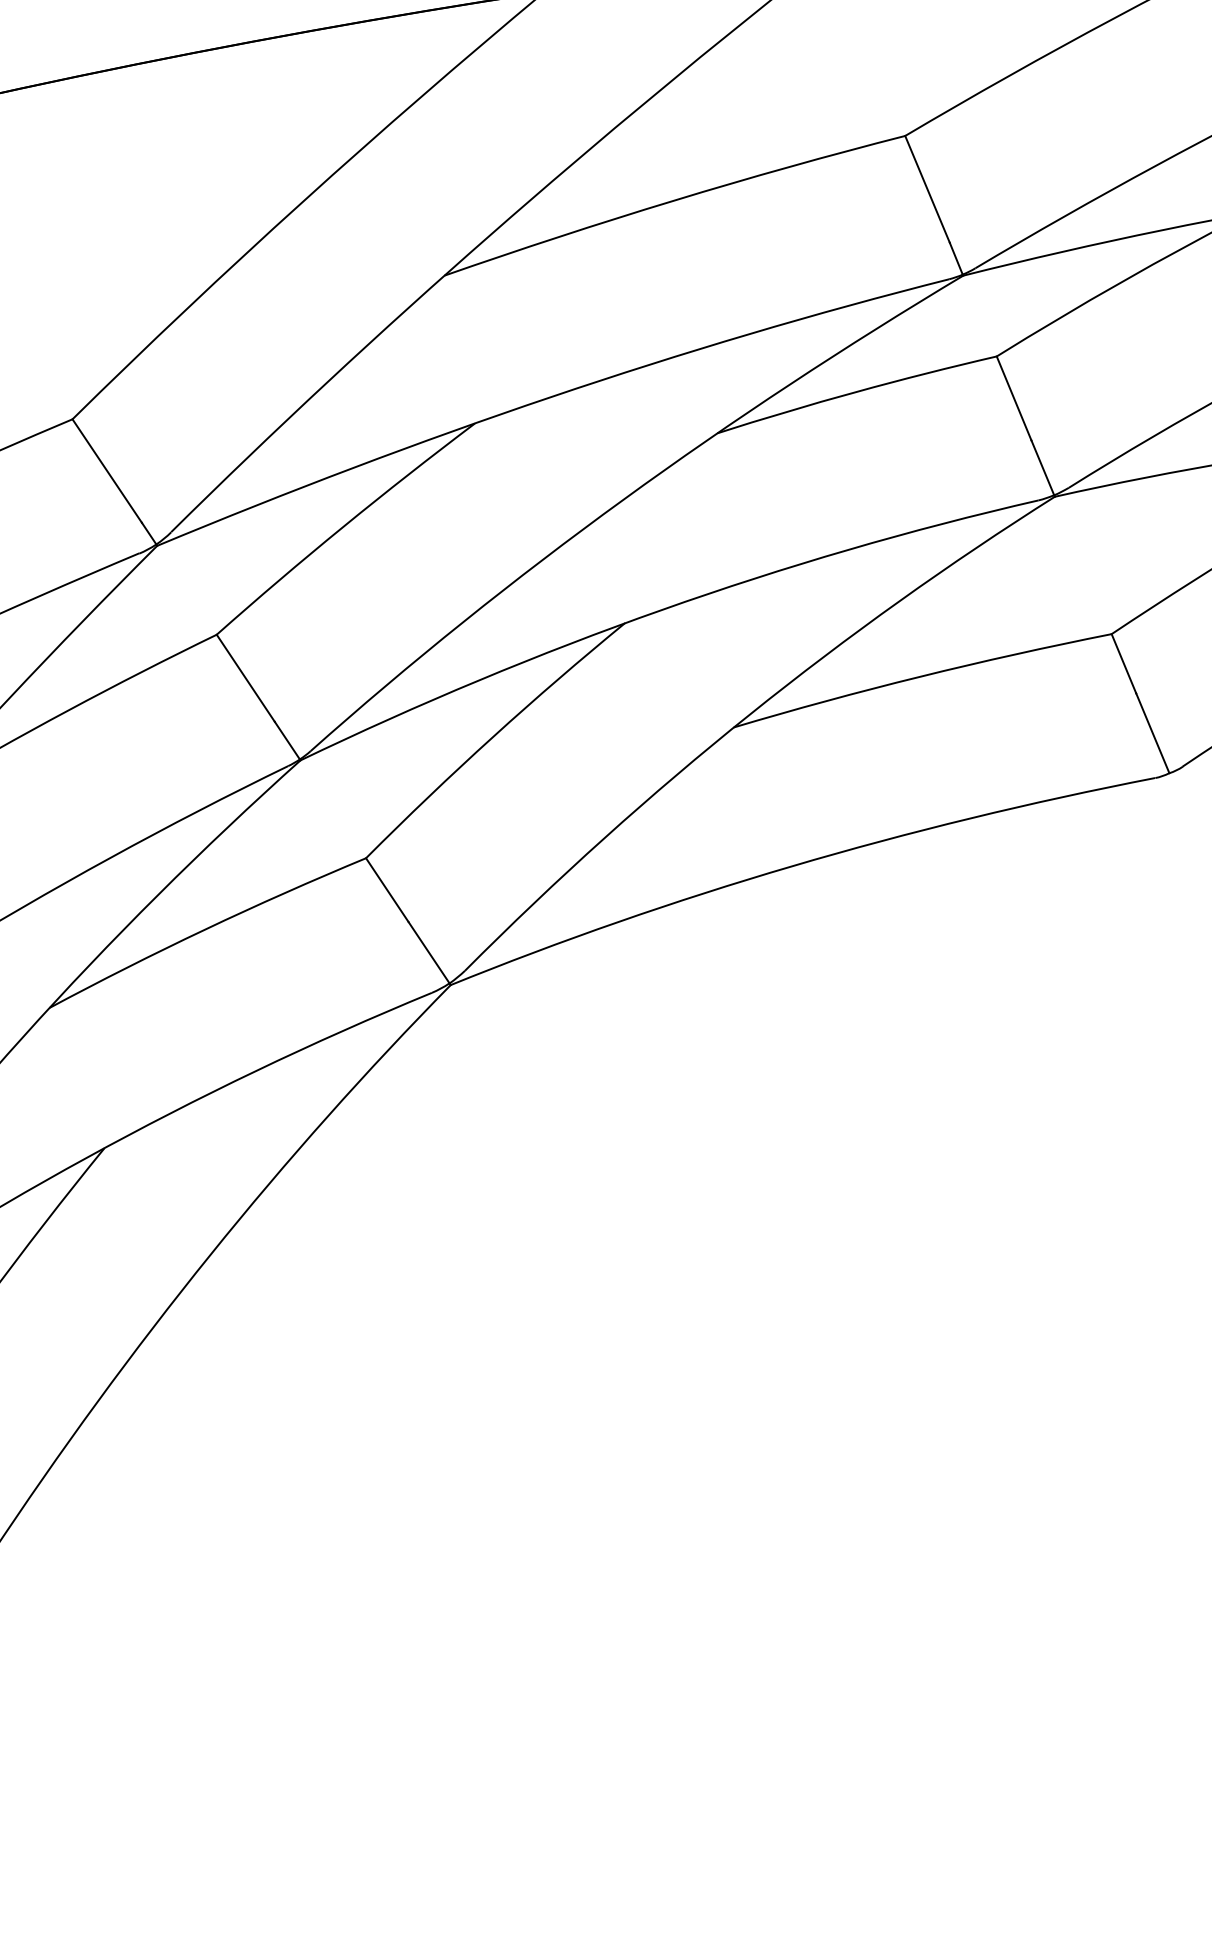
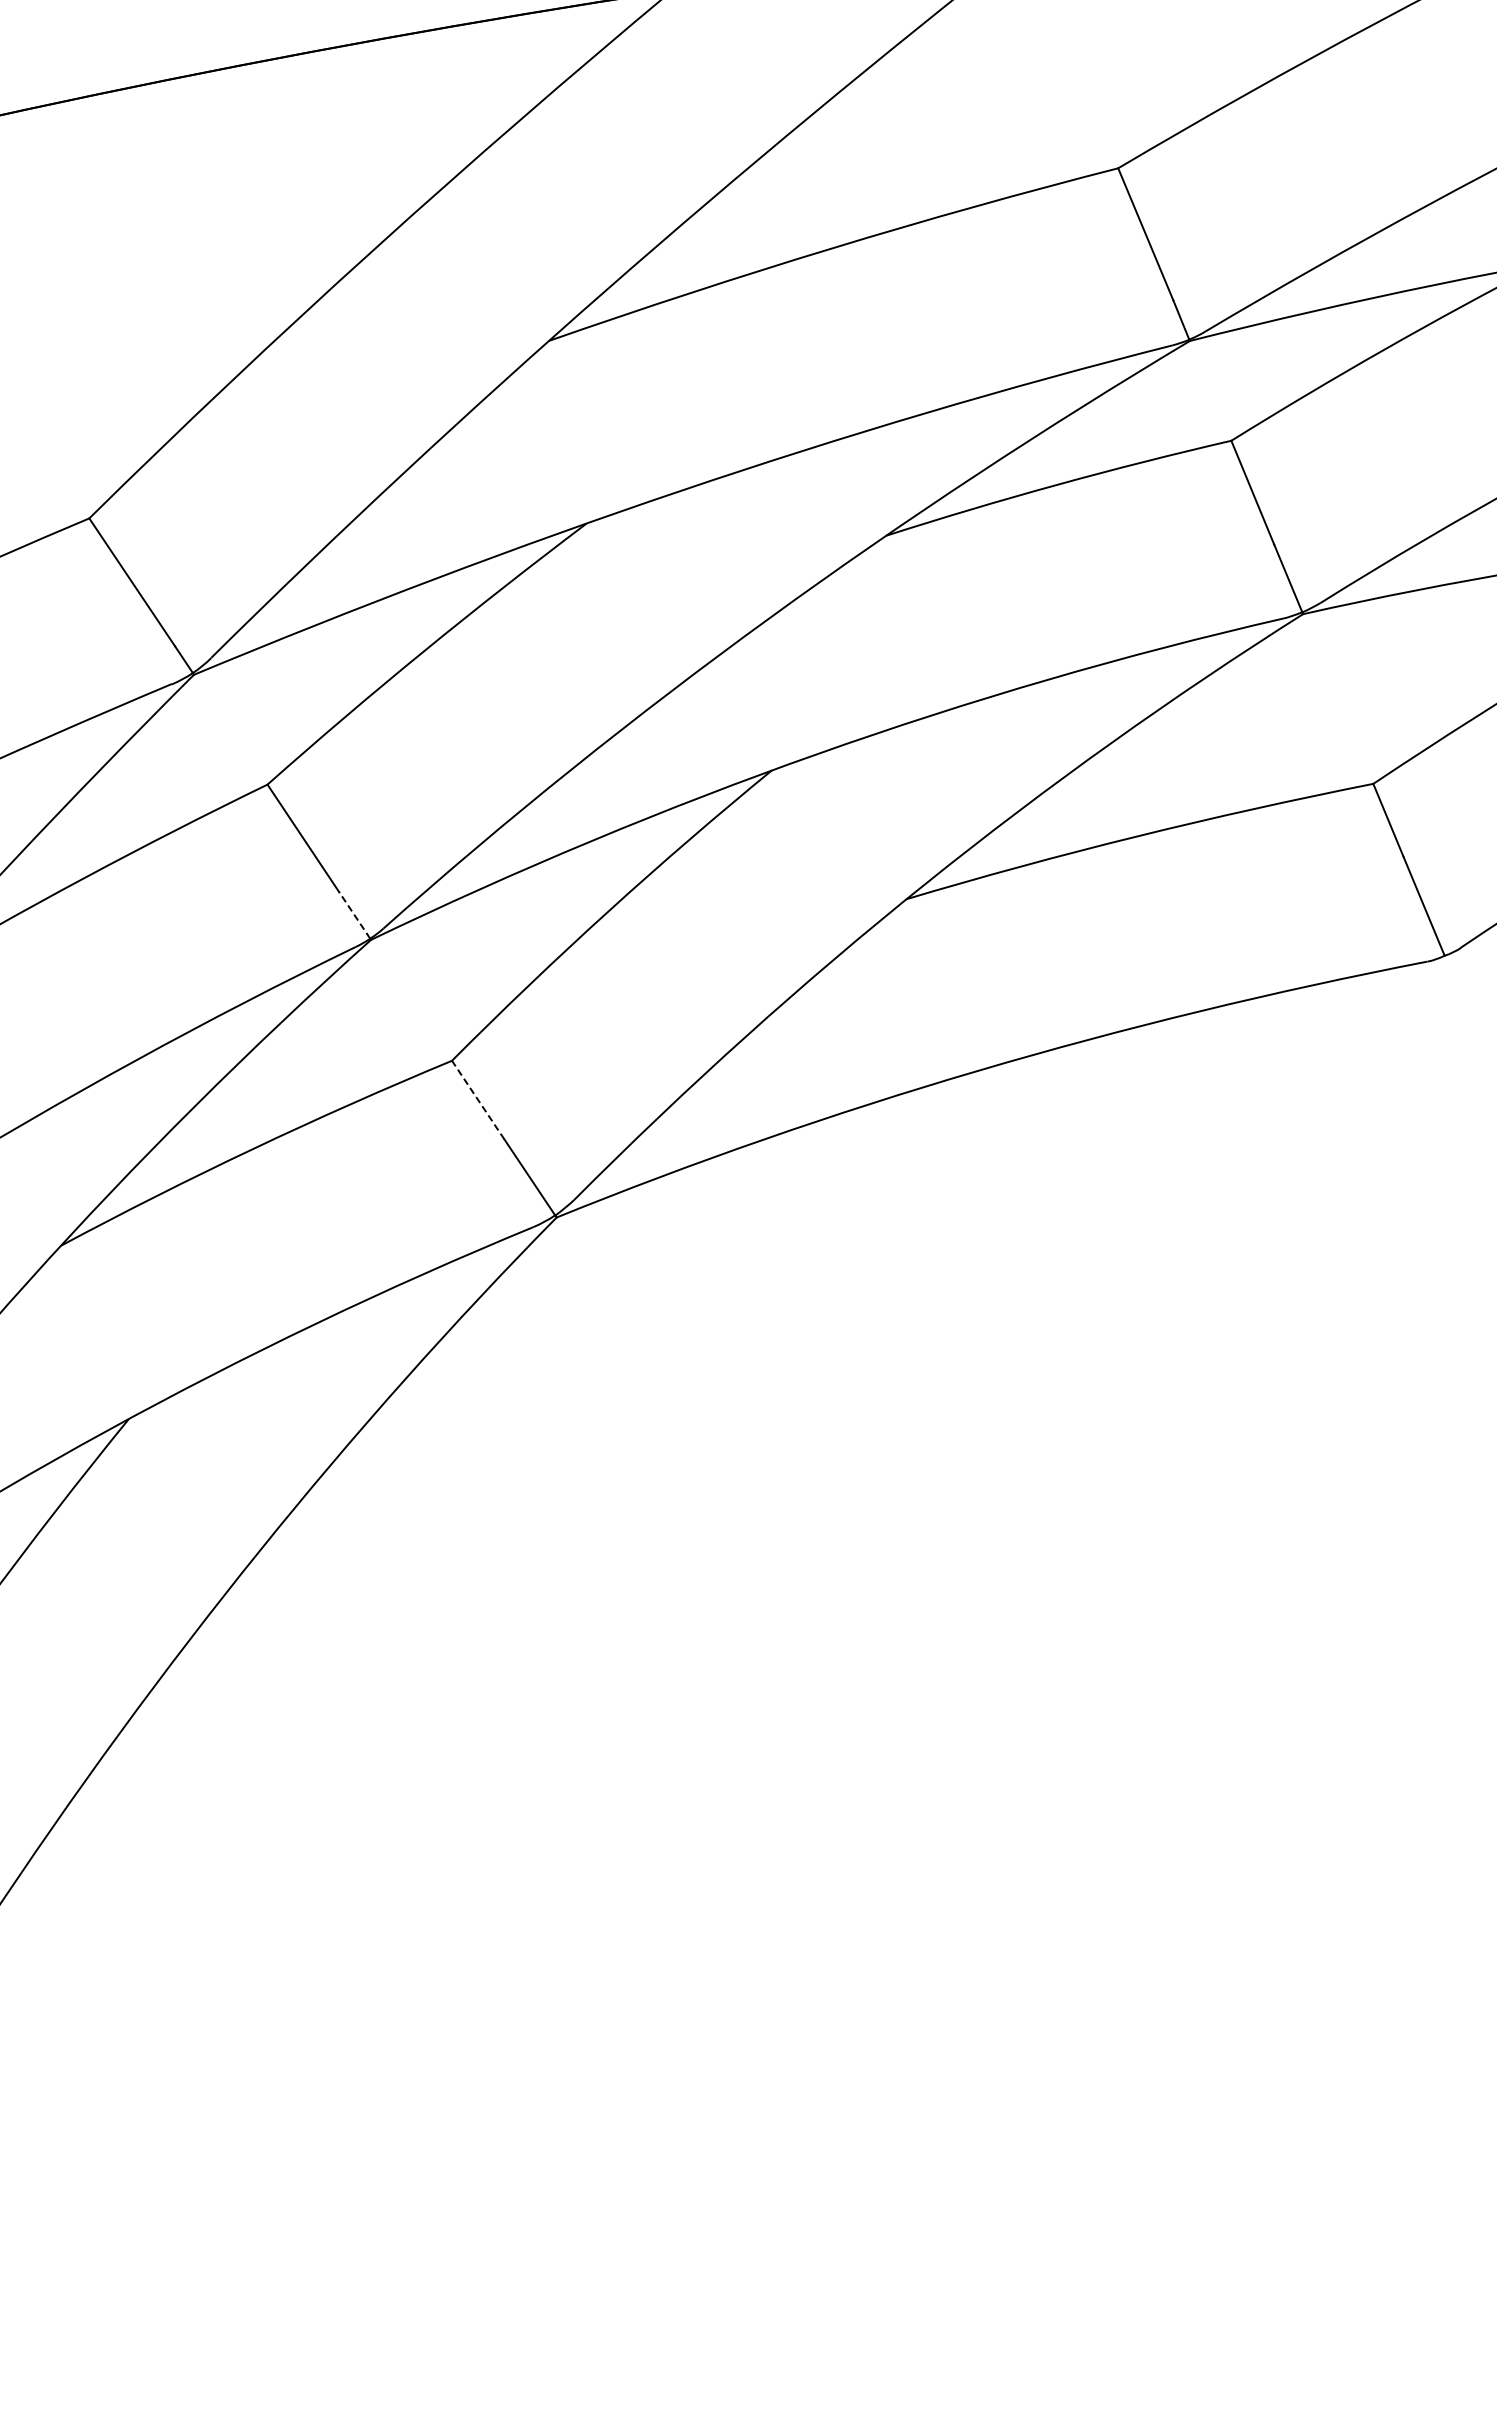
line: (287, 740) -> (354, 915), solid -> dashed
line: (386, 889) -> (477, 1099), solid -> dashed

